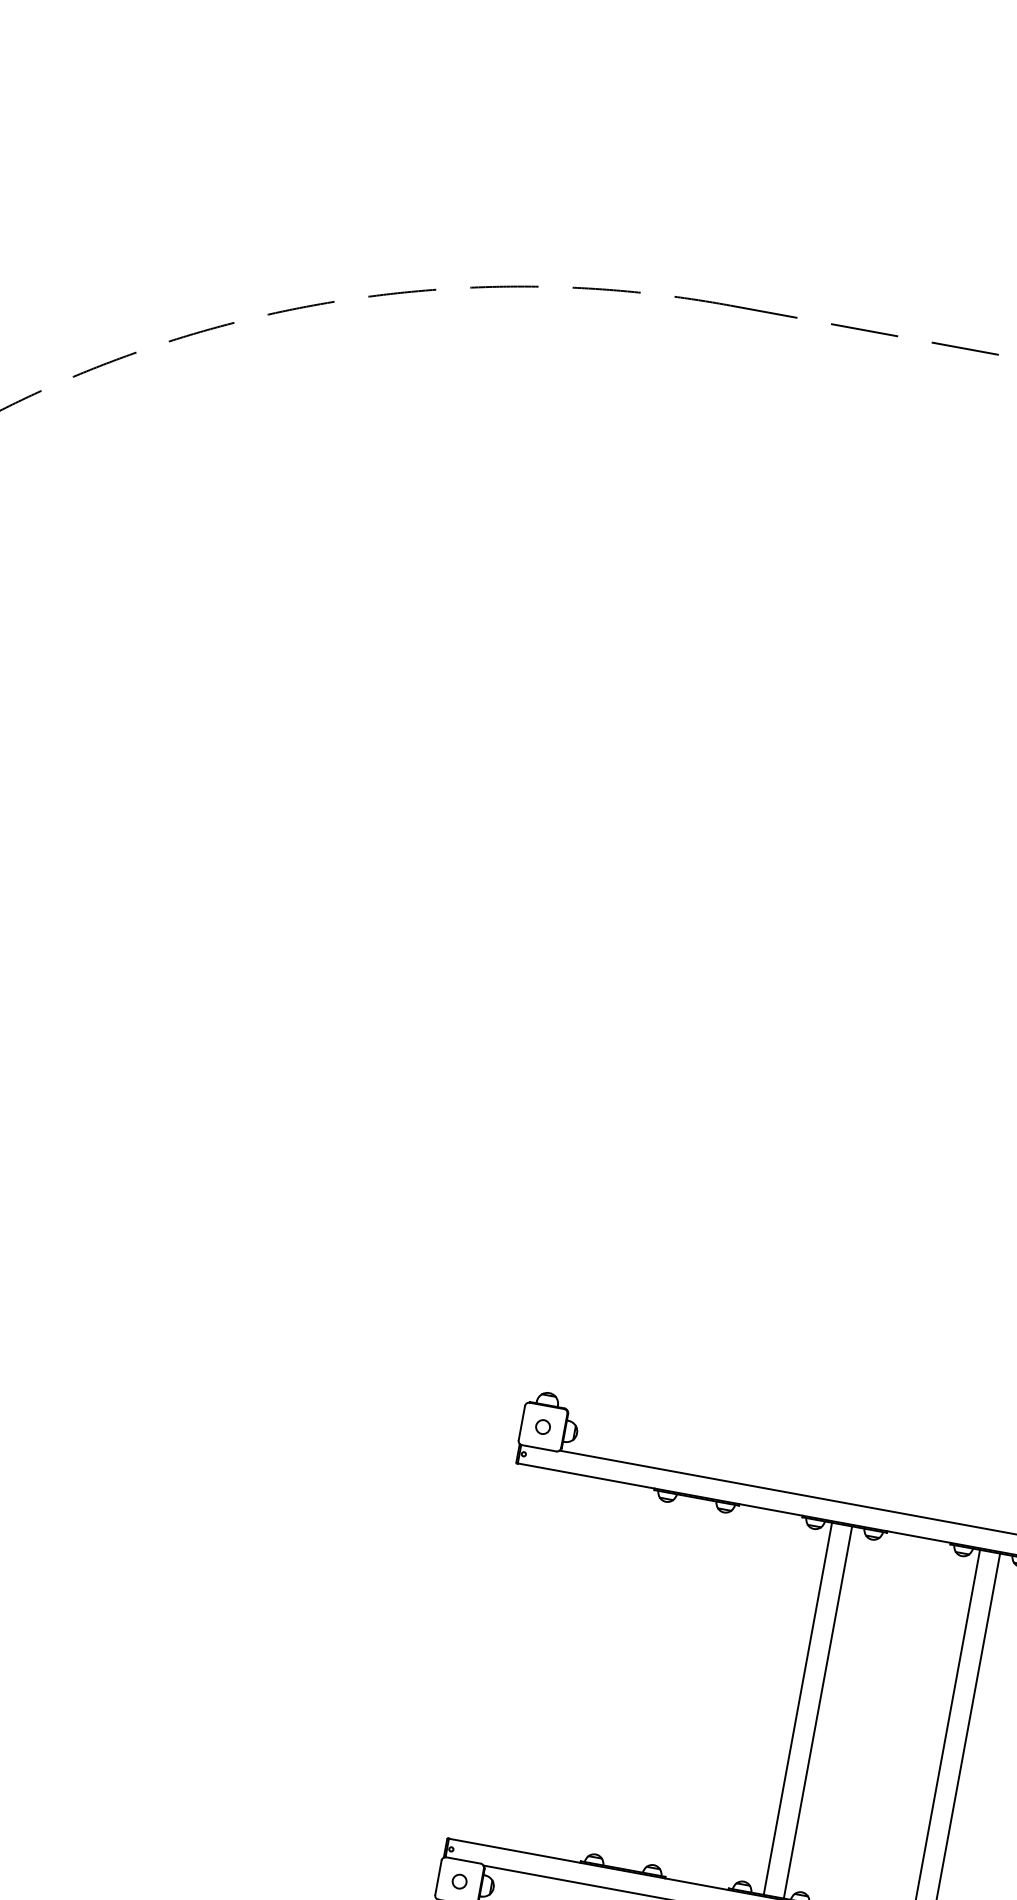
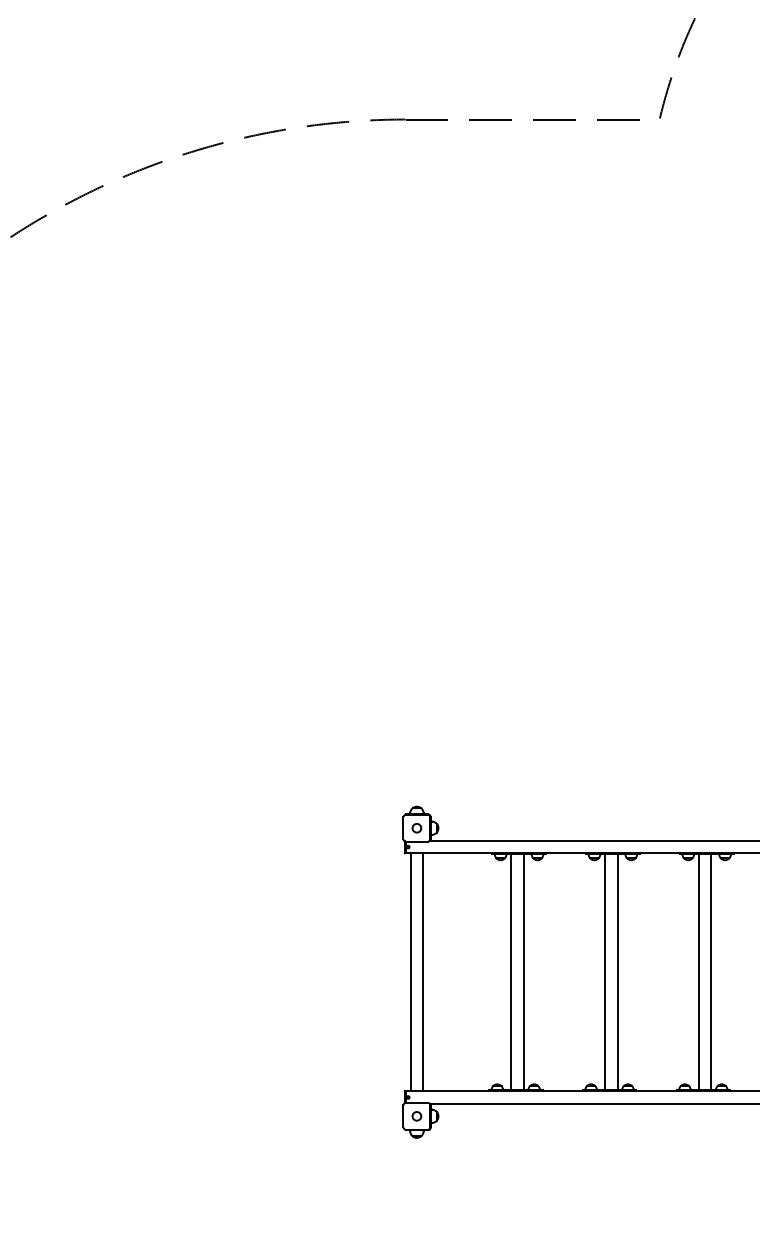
line: (491, 1652) -> (410, 972), added
line: (511, 1656) -> (423, 972), added
line: (650, 1682) -> (511, 972), added
line: (669, 1685) -> (523, 972), added

